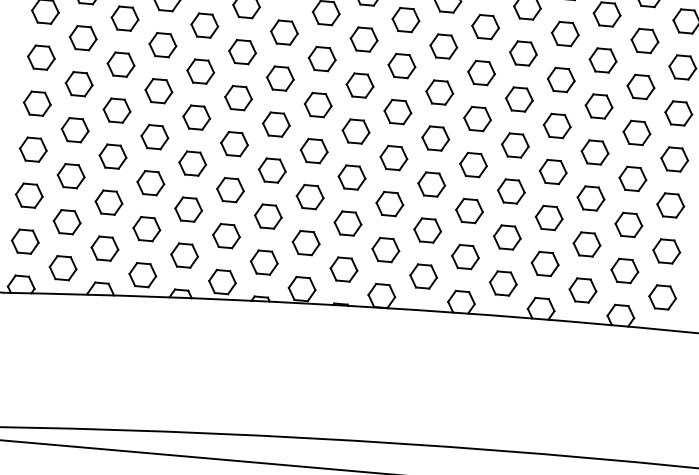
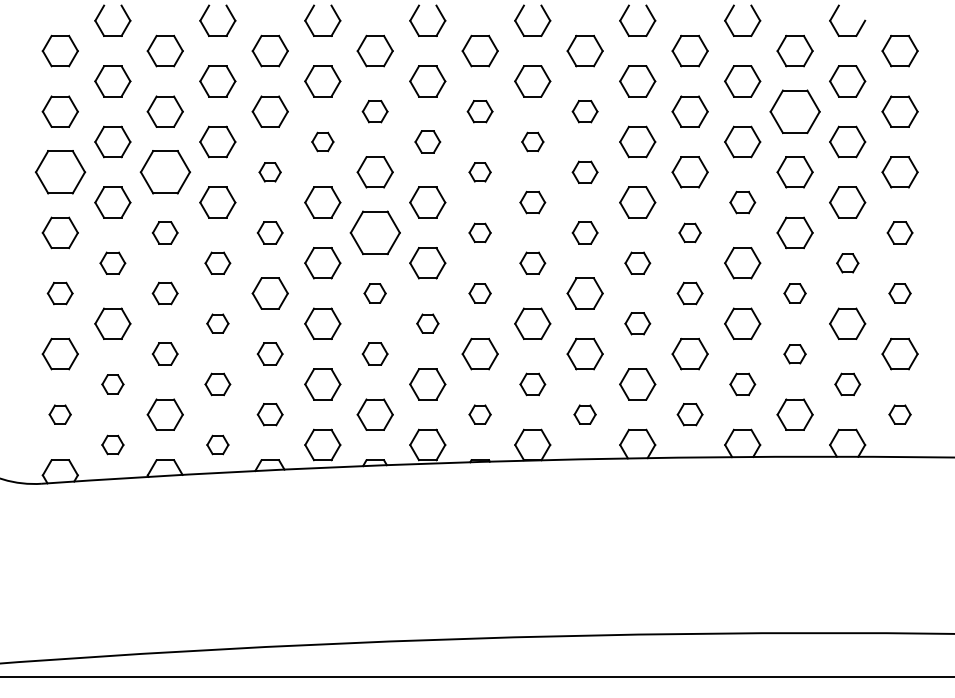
part: (283, 32) -> (374, 111), size x0.7
part: (363, 39) -> (479, 111), size x0.7
part: (443, 46) -> (584, 111), size x0.7
part: (242, 51) -> (322, 141), size x0.6
part: (40, 57) -> (59, 172), size x1.4
part: (322, 58) -> (427, 141), size x0.7
part: (602, 60) -> (794, 111), size x1.4
part: (120, 64) -> (164, 172), size x1.4
part: (401, 65) -> (532, 141), size x0.6
part: (200, 71) -> (269, 172), size x0.6
part: (359, 85) -> (479, 172), size x0.6
part: (439, 92) -> (584, 172), size x0.7
part: (116, 110) -> (164, 232), size x0.7
part: (397, 111) -> (532, 202), size x0.7
part: (196, 117) -> (269, 232), size x0.7
part: (275, 124) -> (374, 232), size x1.4
part: (557, 125) -> (742, 202), size x0.7
part: (74, 130) -> (112, 263), size x0.7
part: (355, 131) -> (479, 232), size x0.6
part: (154, 137) -> (217, 263), size x0.7
part: (435, 138) -> (584, 232), size x0.7
part: (514, 145) -> (689, 232), size x0.6
part: (32, 149) -> (59, 293), size x0.7
part: (112, 156) -> (164, 293), size x0.7
part: (393, 158) -> (532, 263), size x0.7
part: (674, 159) -> (899, 232), size x0.7
part: (473, 165) -> (637, 263), size x0.7
part: (271, 170) -> (374, 293), size x0.6
part: (351, 177) -> (479, 293), size x0.6
part: (632, 179) -> (847, 263), size x0.6
part: (150, 182) -> (217, 323), size x0.6
part: (510, 191) -> (689, 293), size x0.7
part: (310, 196) -> (427, 323), size x0.6
part: (590, 198) -> (794, 293), size x0.6
part: (108, 202) -> (164, 353), size x0.7
part: (670, 205) -> (899, 293), size x0.6
part: (188, 209) -> (269, 353), size x0.7
part: (469, 210) -> (637, 323), size x0.7
part: (267, 216) -> (374, 353), size x0.7
part: (66, 222) -> (112, 384), size x0.6
part: (146, 229) -> (217, 384), size x0.7
part: (24, 241) -> (59, 414), size x0.6
part: (586, 244) -> (794, 354), size x0.6
part: (385, 250) -> (532, 384), size x0.7
part: (184, 255) -> (269, 414), size x0.7
part: (545, 264) -> (742, 384), size x0.7
part: (62, 267) -> (112, 444), size x0.6
part: (343, 269) -> (479, 414), size x0.6
part: (624, 271) -> (847, 384), size x0.7
part: (142, 274) -> (217, 444), size x0.6
part: (423, 276) -> (584, 414), size x0.6
part: (502, 283) -> (689, 414), size x0.7
part: (662, 297) -> (899, 414), size x0.6

